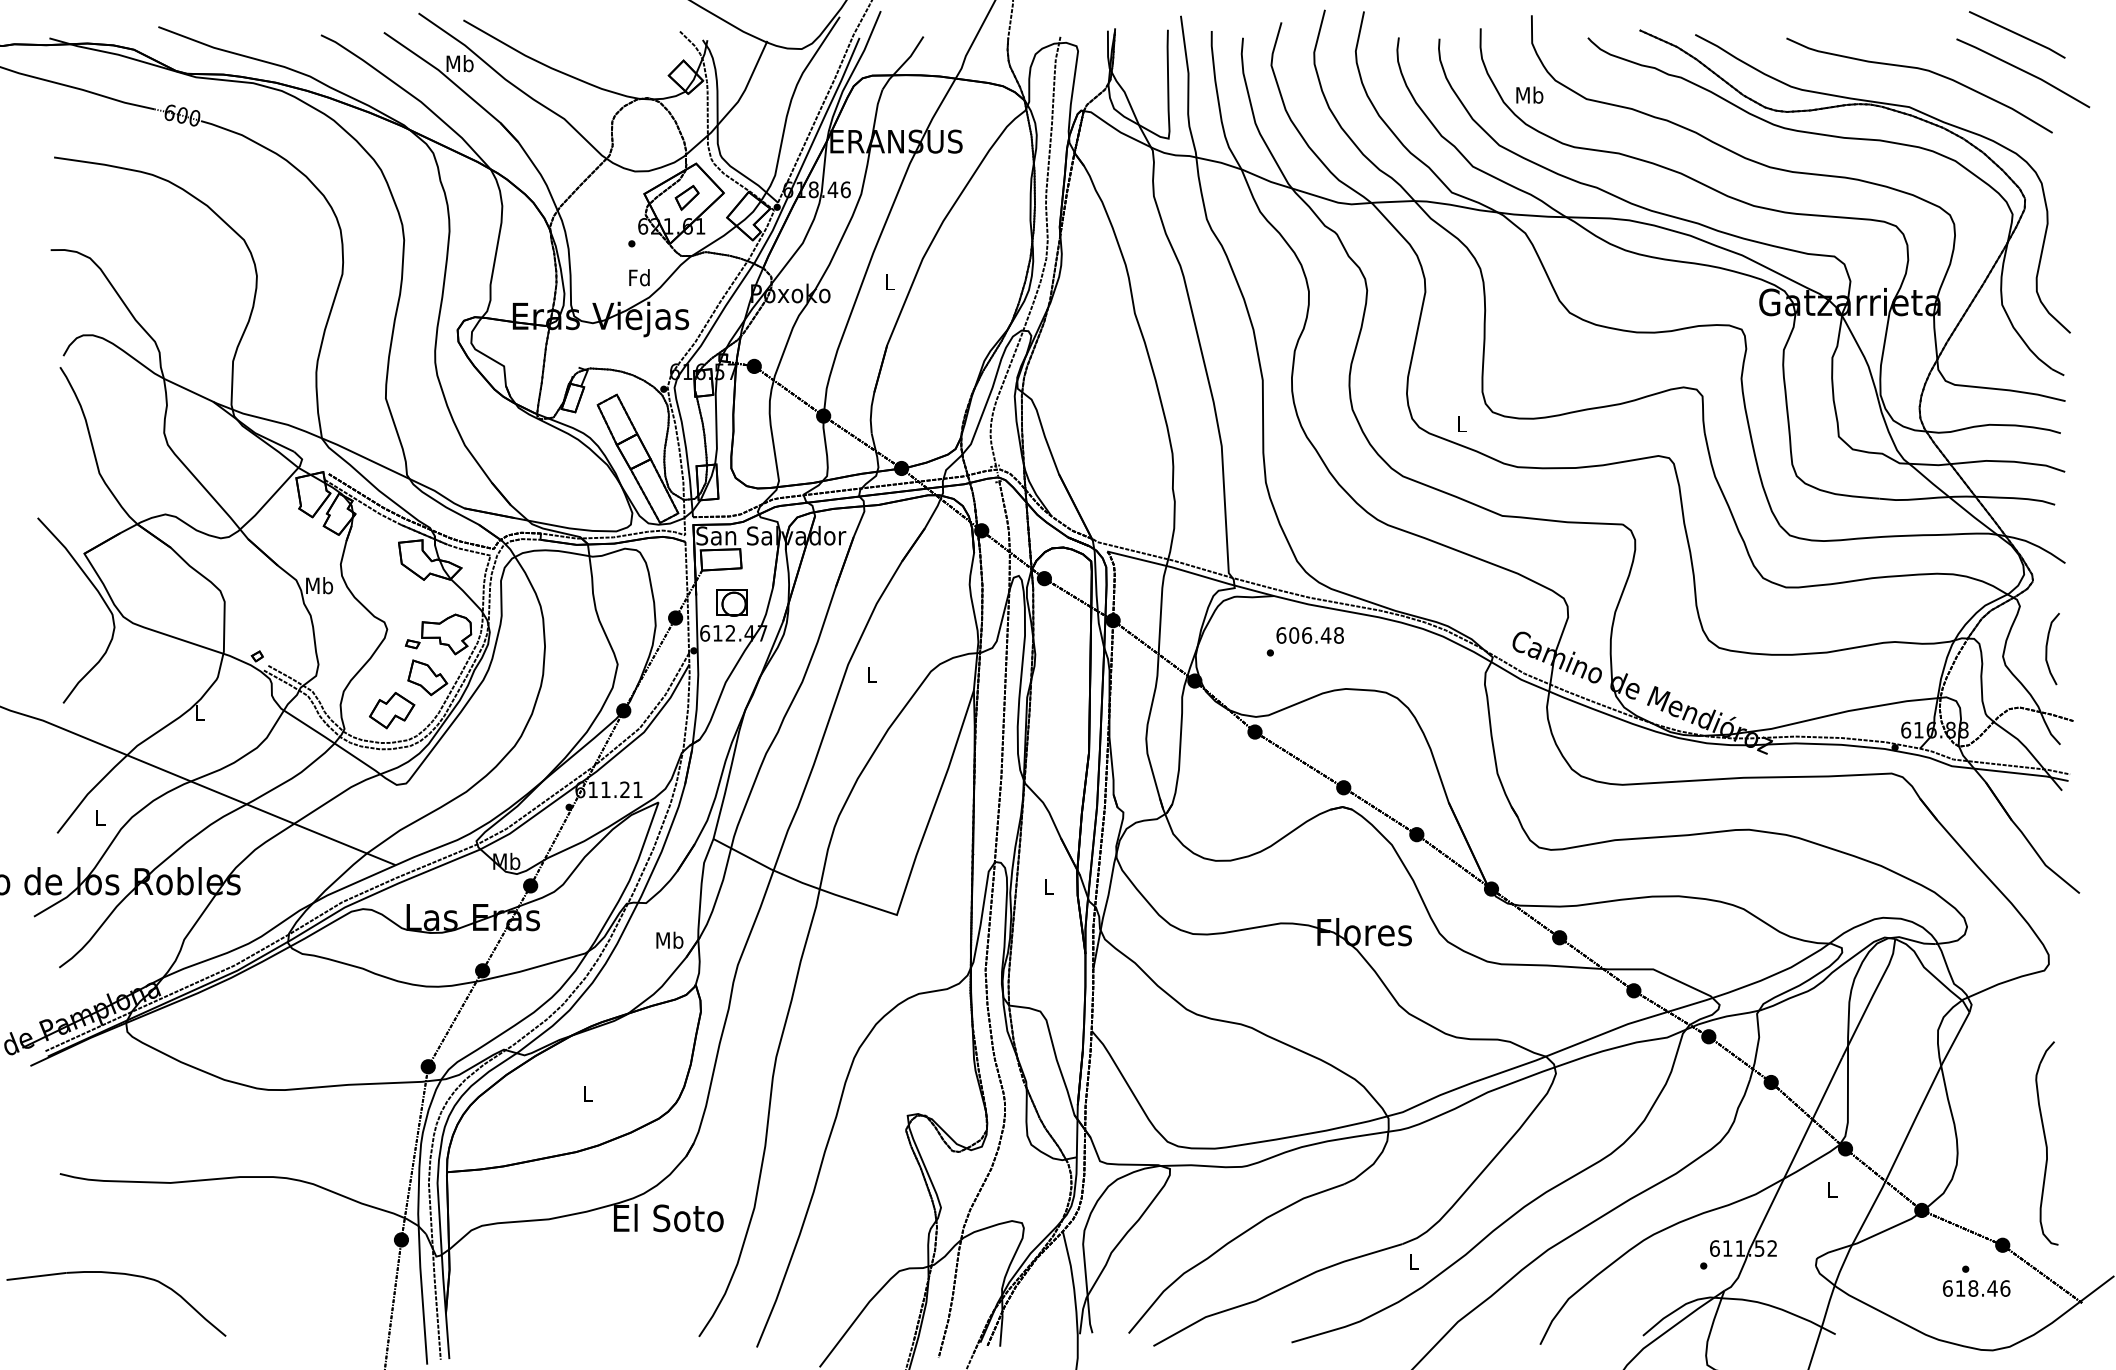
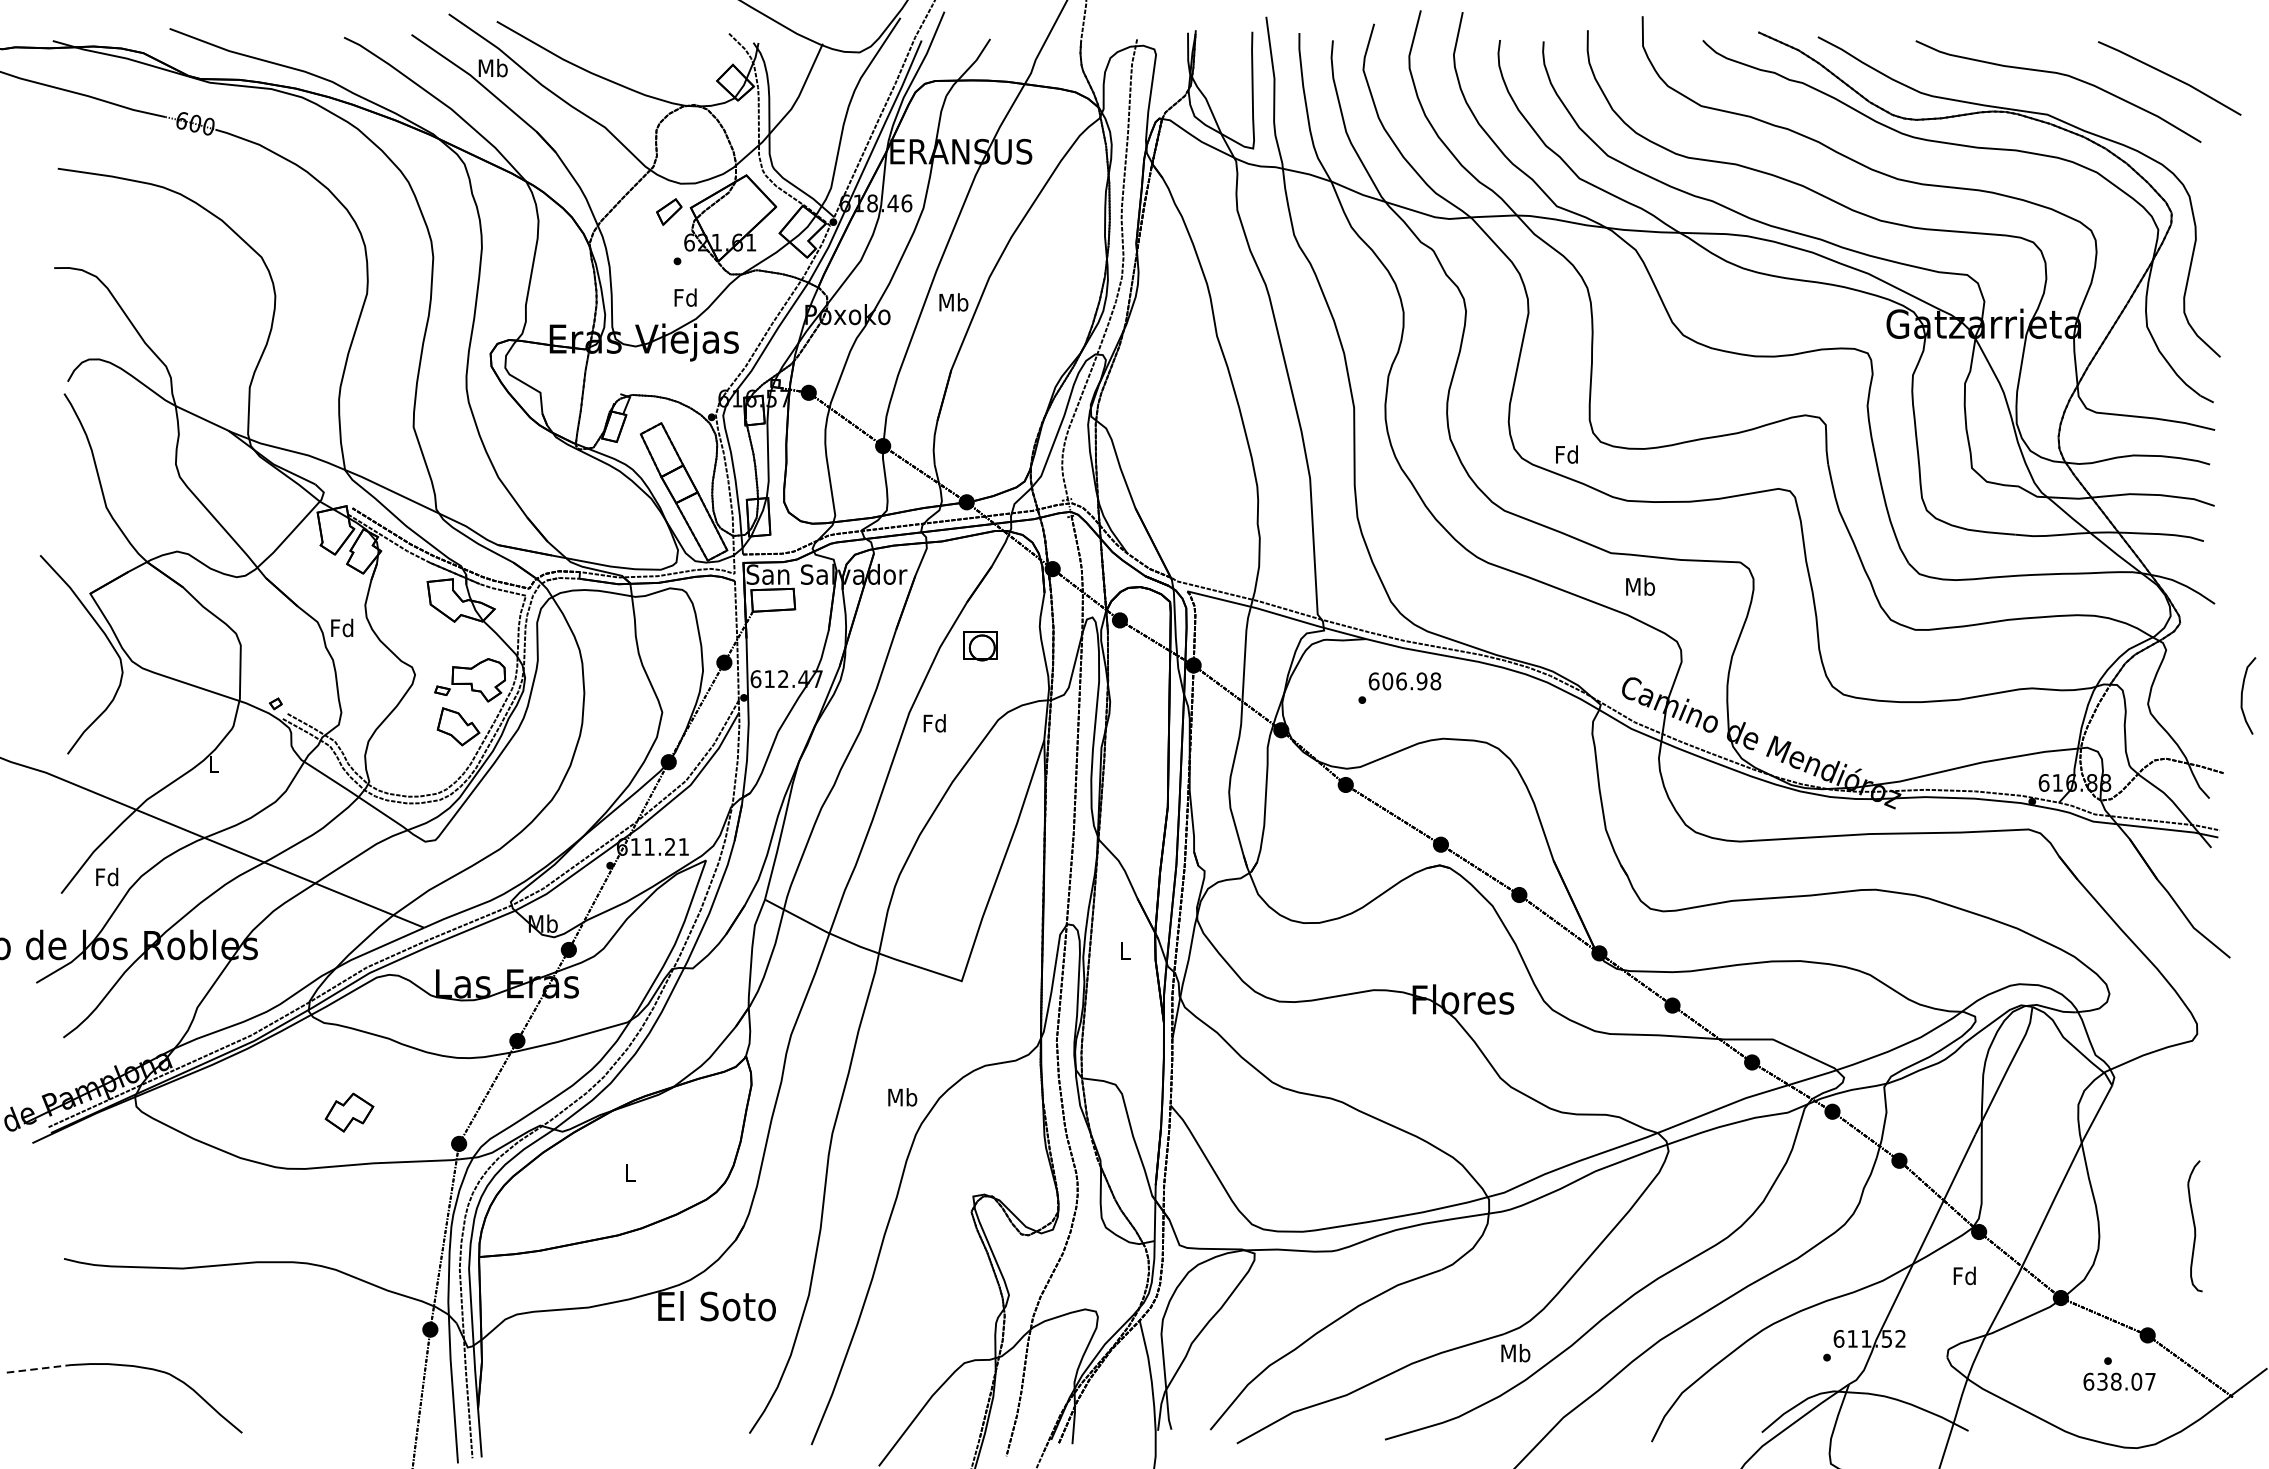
line: (2016, 34) -> (2162, 36), removed
text: (1529, 94) -> (1640, 585), moved
part: (686, 197) -> (668, 211), moved
text: (889, 281) -> (953, 301), L -> Mb
text: (1461, 423) -> (1567, 454), L -> Fd
text: (319, 585) -> (342, 627), Mb -> Fd
part: (731, 602) -> (979, 646), moved
text: (1325, 635) -> (1421, 681), 606.48 -> 606.98
curve: (2047, 648) -> (2242, 695), moved
text: (871, 674) -> (934, 723), L -> Fd
part: (392, 710) -> (349, 1112), moved
text: (99, 817) -> (106, 876), L -> Fd
text: (669, 939) -> (902, 1096), moved
part: (2046, 1143) -> (2194, 1226), size x0.6
text: (1832, 1189) -> (1965, 1275), L -> Fd
text: (1413, 1261) -> (1515, 1352), L -> Mb
line: (36, 1276) -> (38, 1368), solid -> dashed
text: (1982, 1288) -> (2126, 1381), 618.46 -> 638.07

